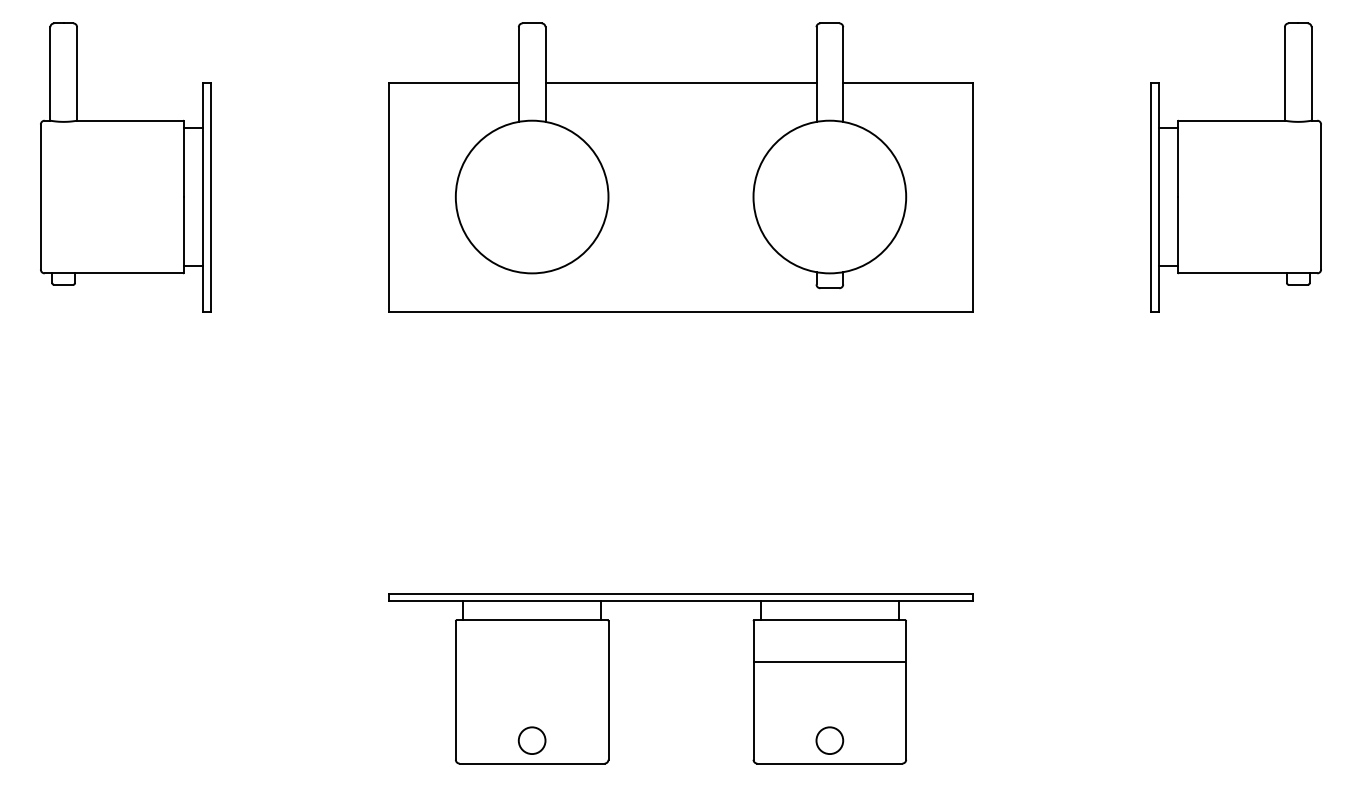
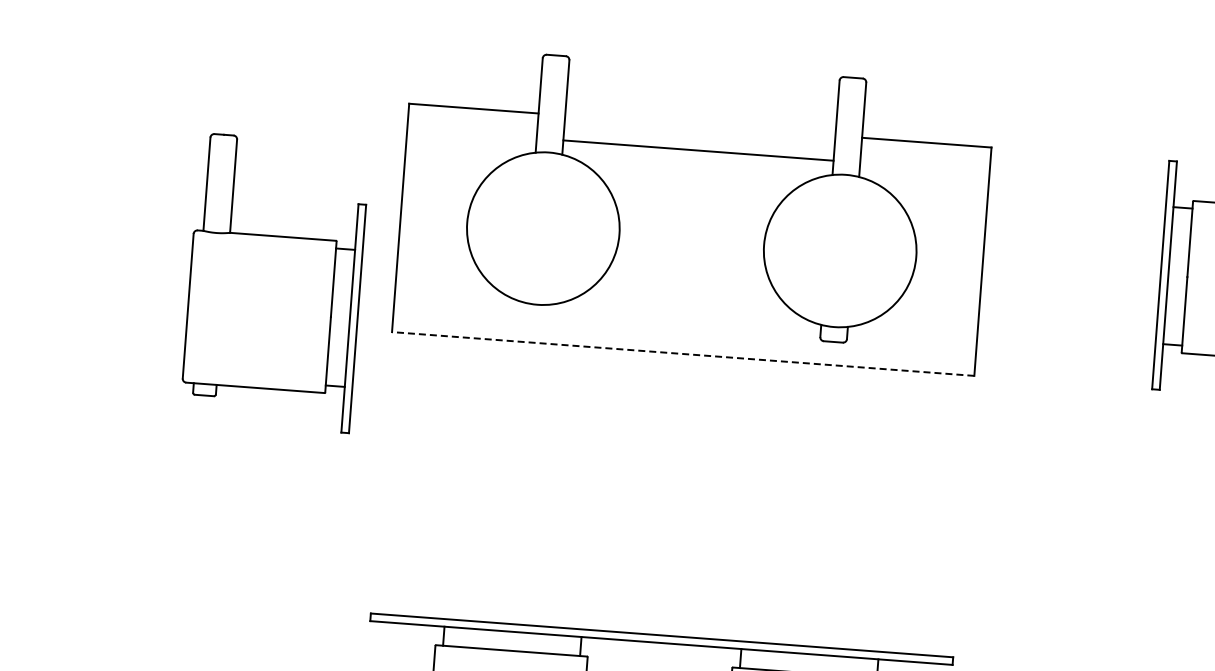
line: (680, 82) -> (697, 150), moved
part: (125, 167) -> (274, 283), moved
line: (681, 311) -> (683, 353), solid -> dashed

